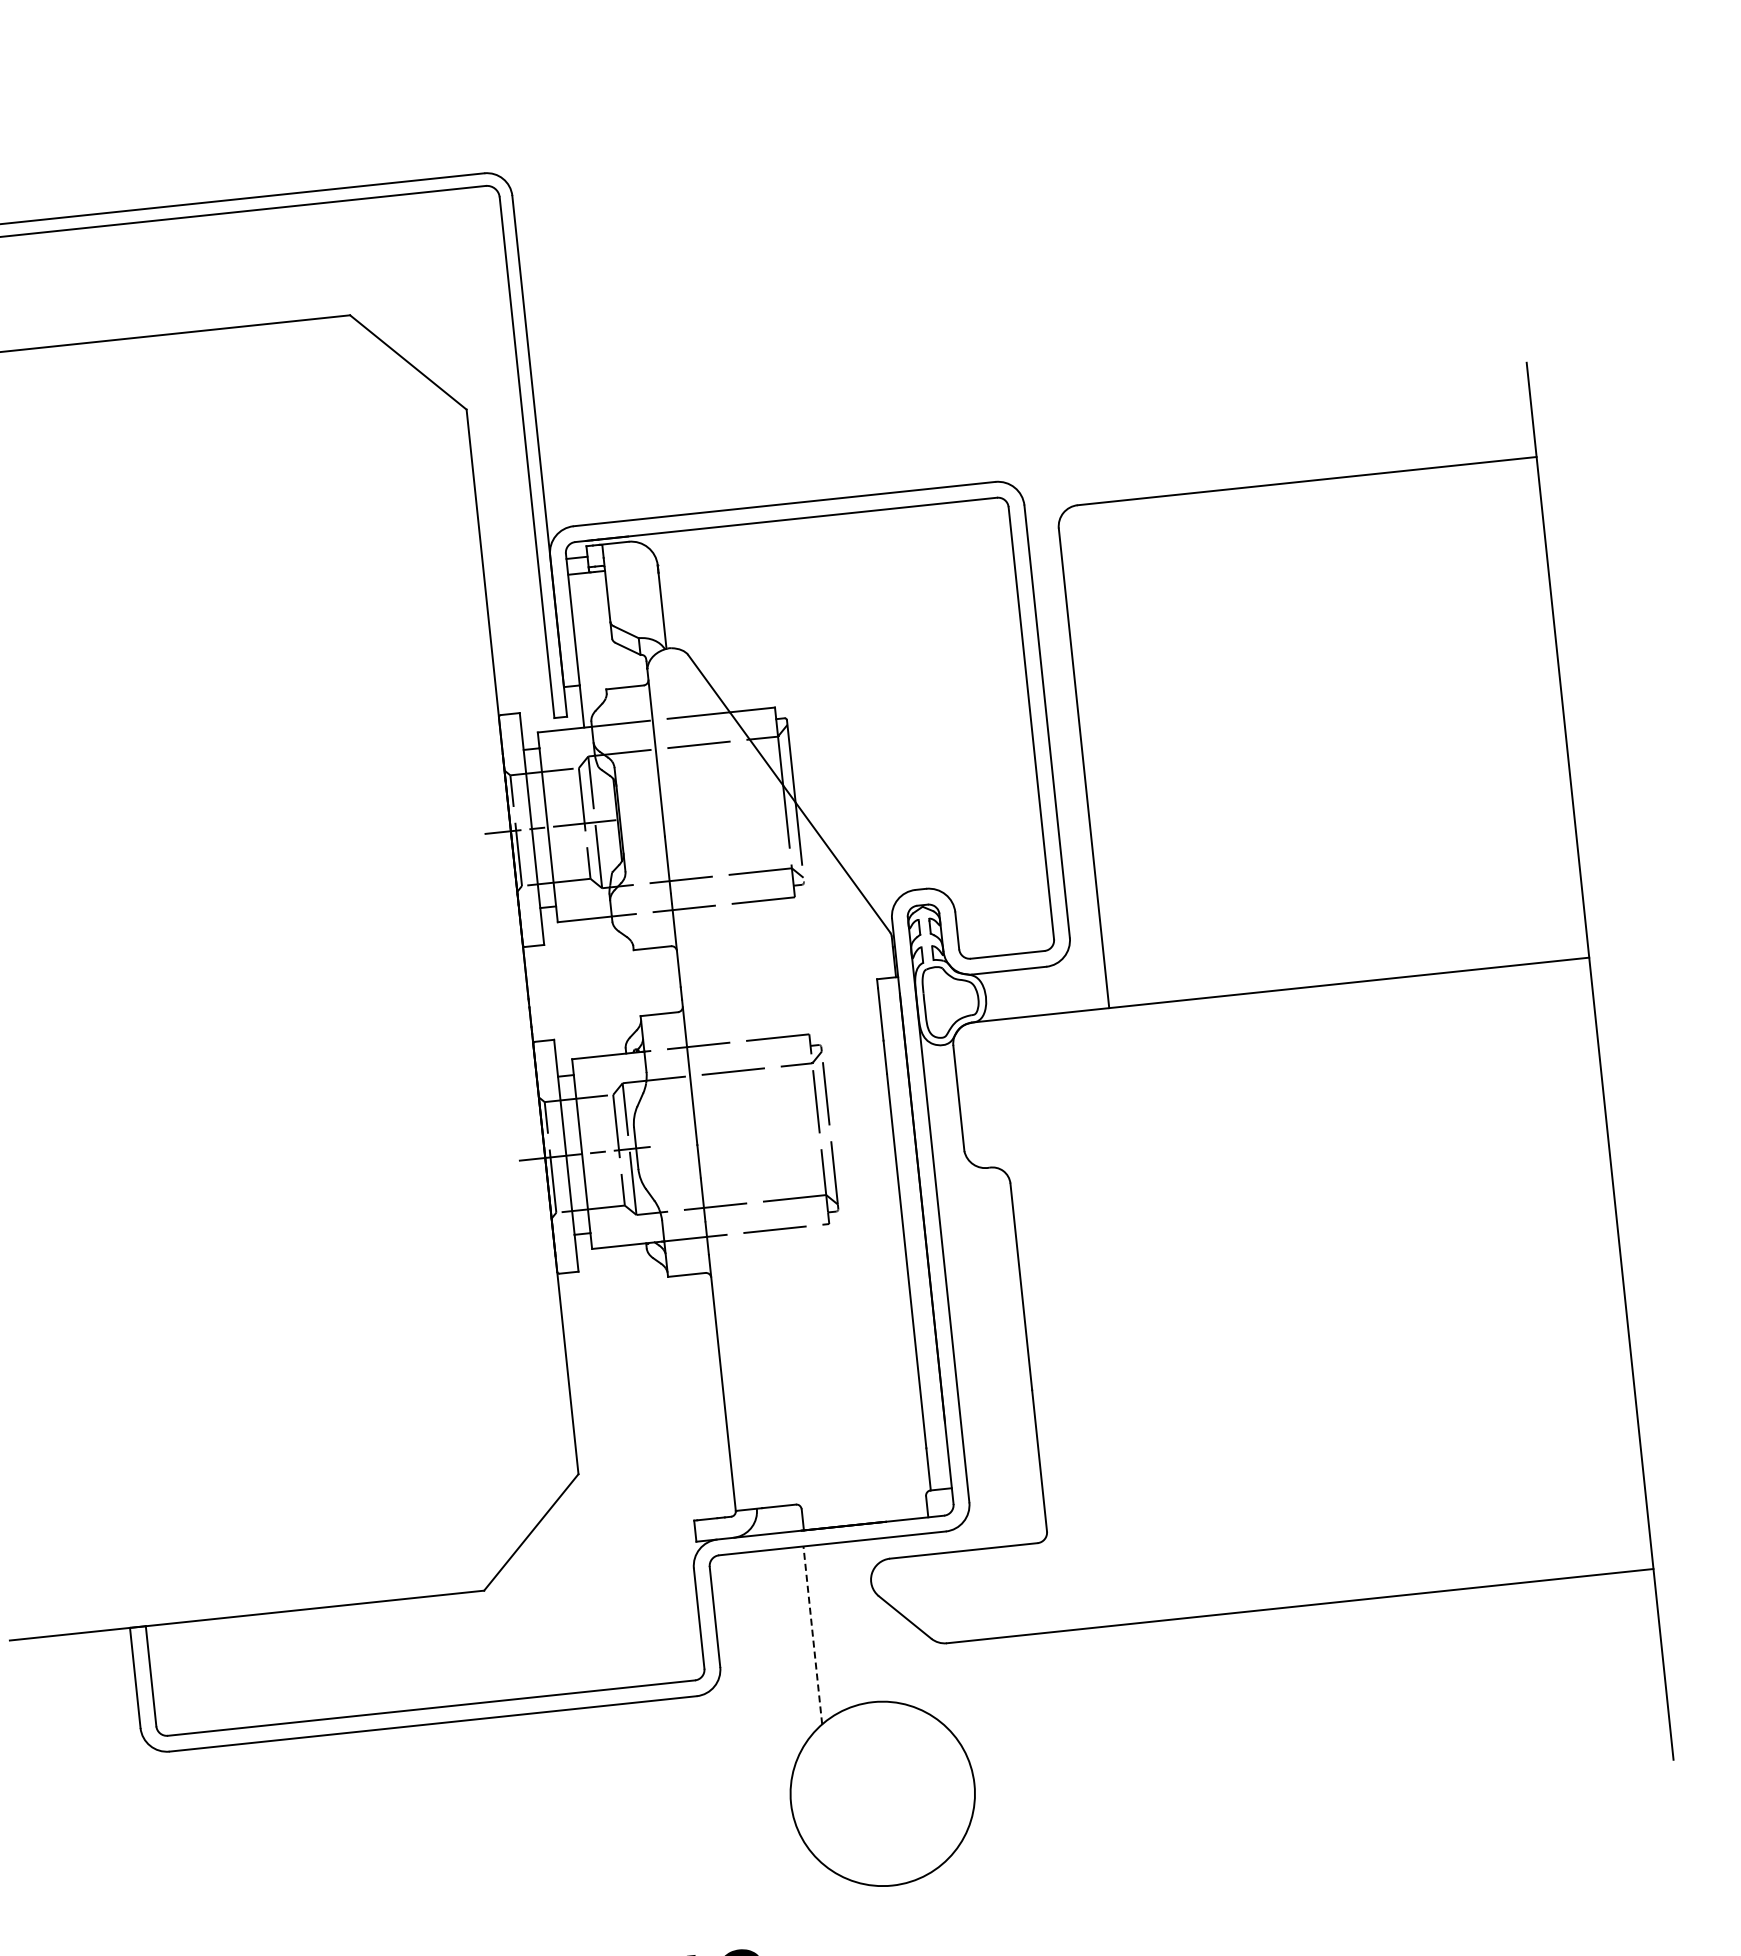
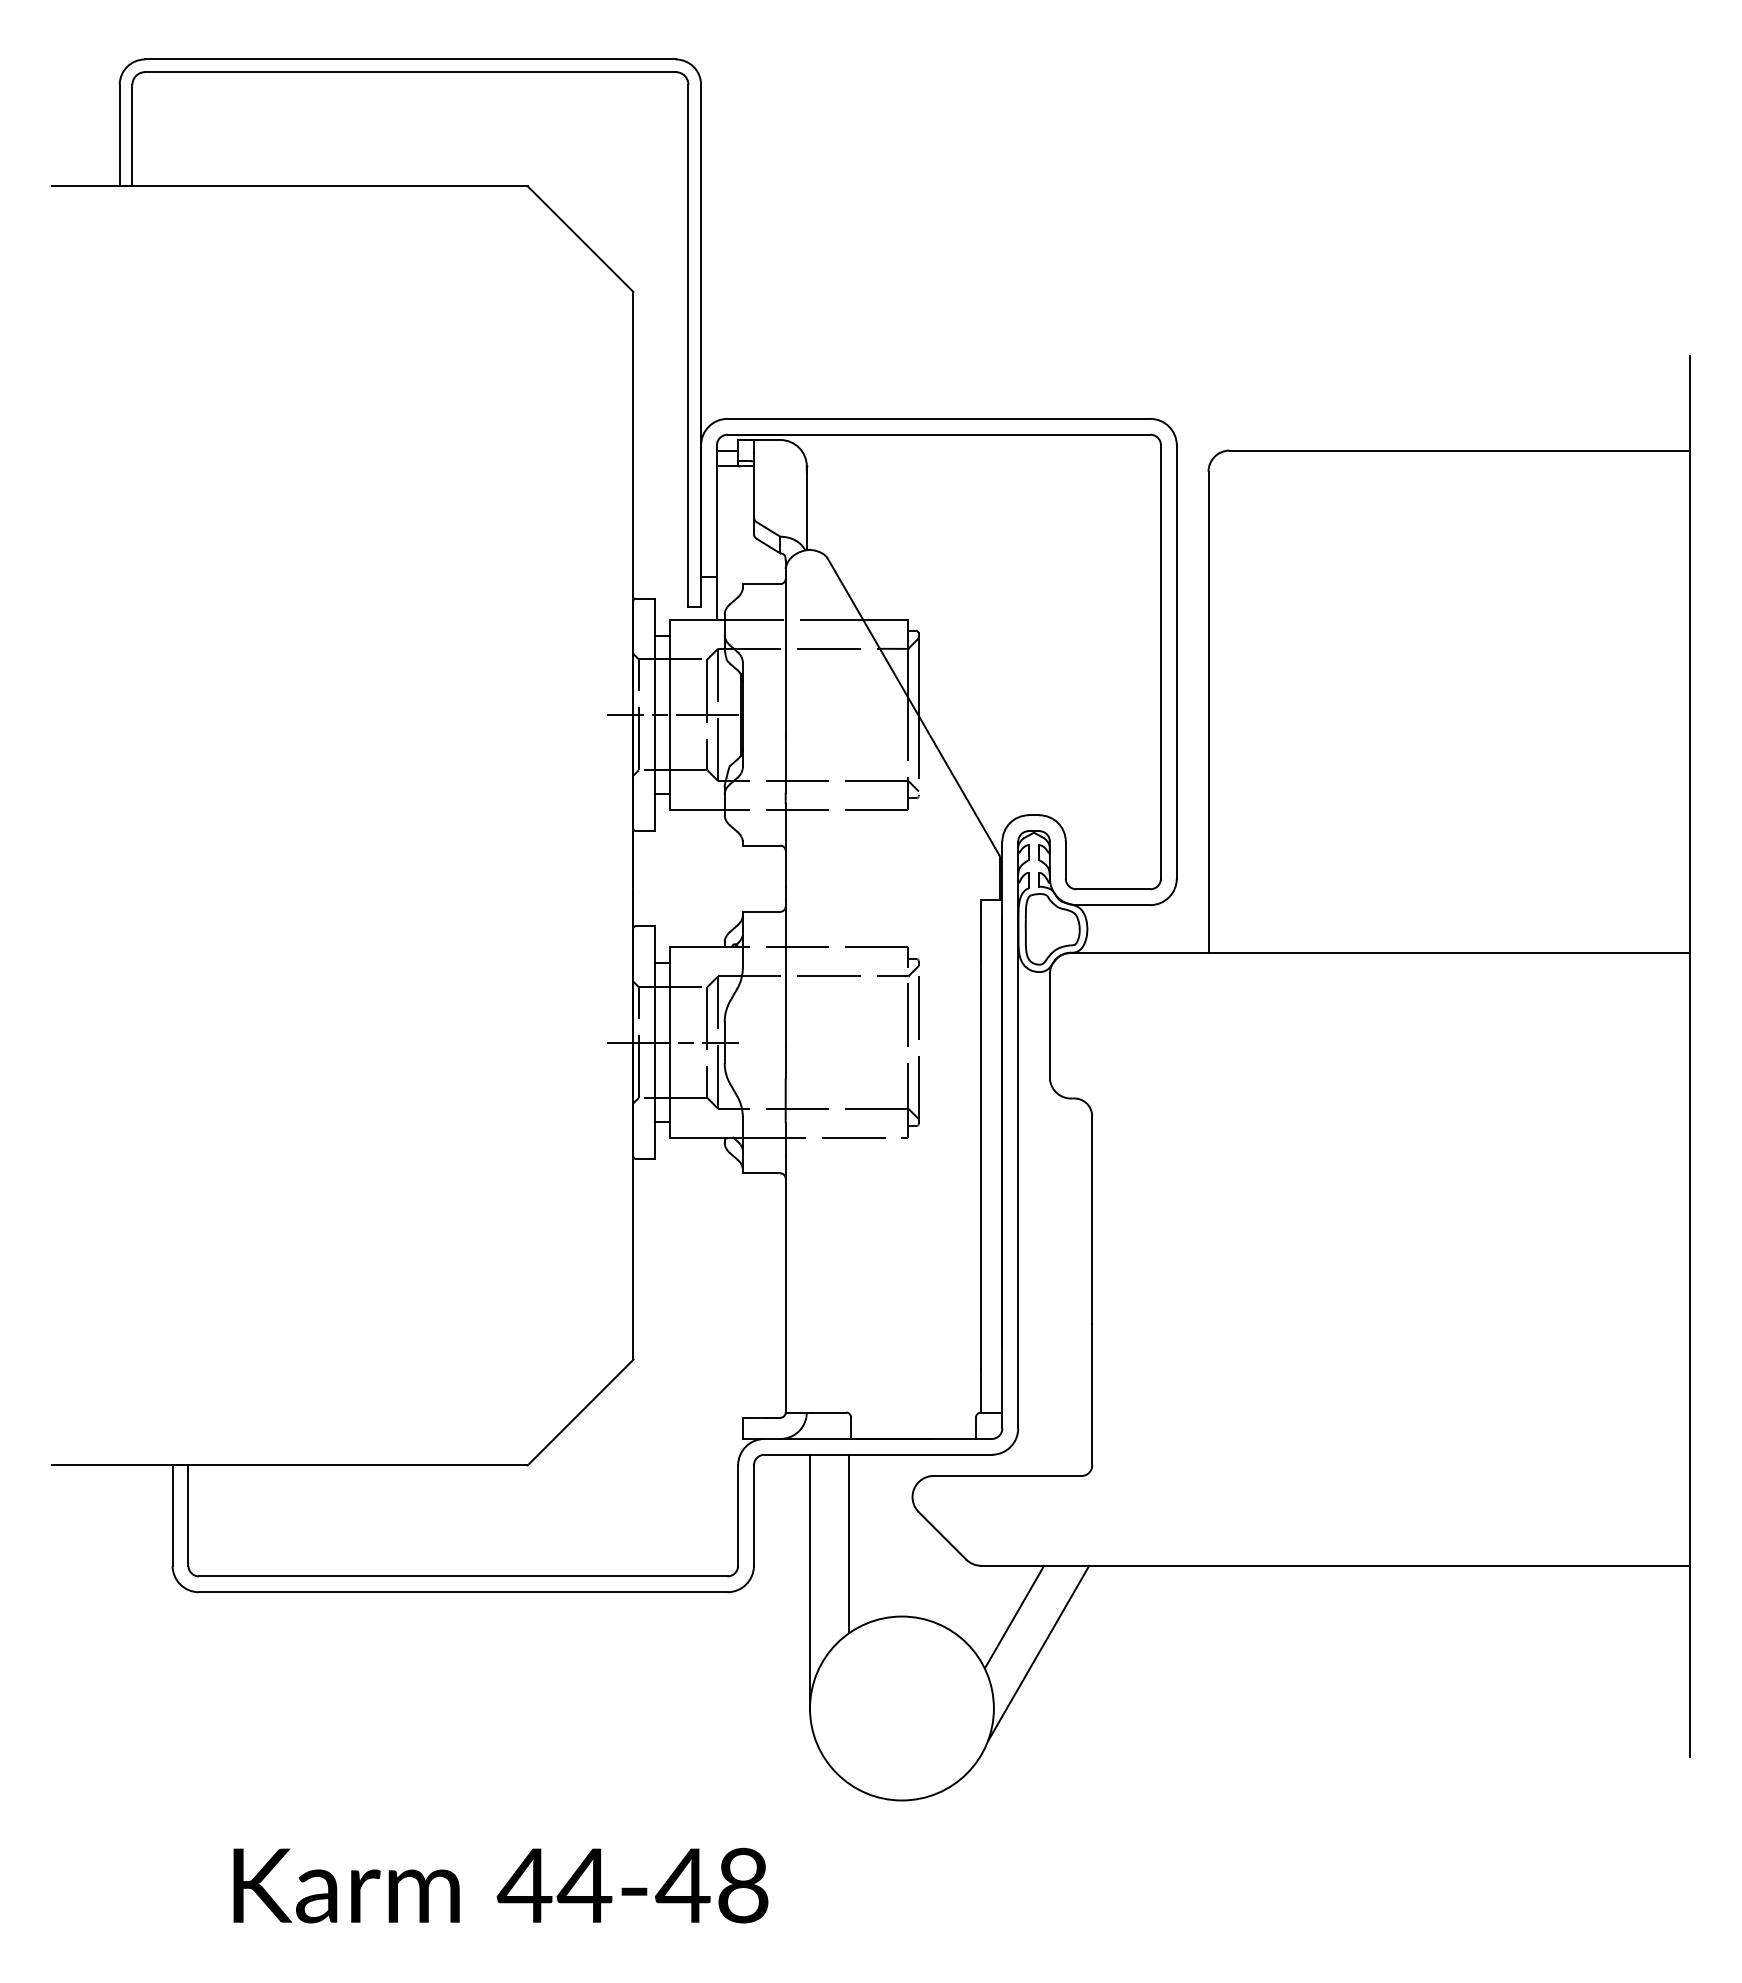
line: (813, 1634) -> (849, 1543), dashed -> solid
line: (778, 1676) -> (810, 1581), added
line: (985, 1690) -> (1014, 1616), added
line: (1013, 1724) -> (1038, 1653), added

